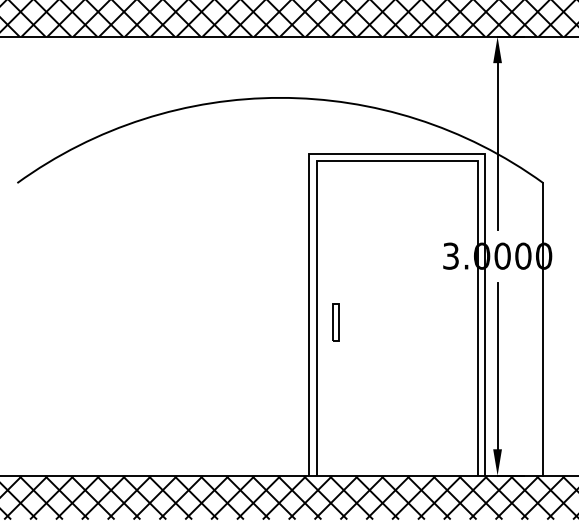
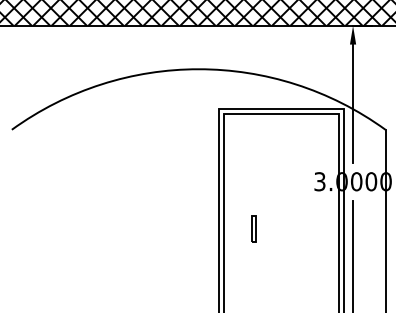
part: (335, 322) -> (253, 229), moved

